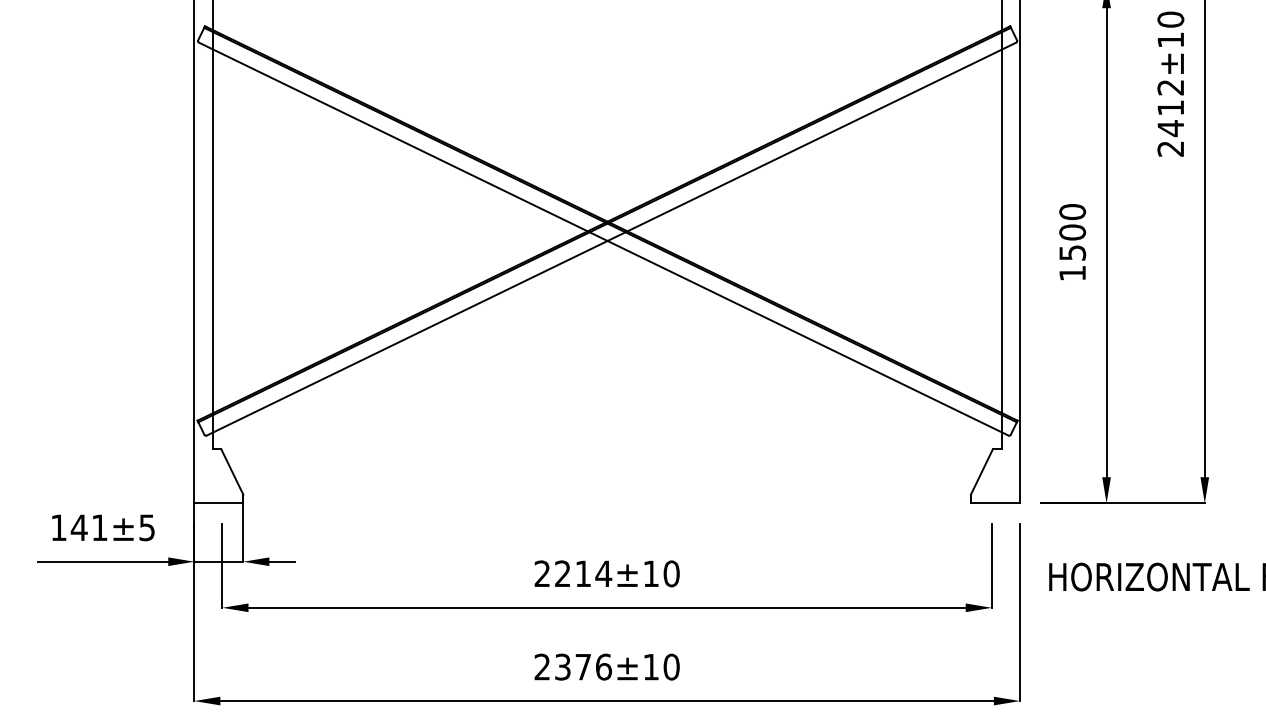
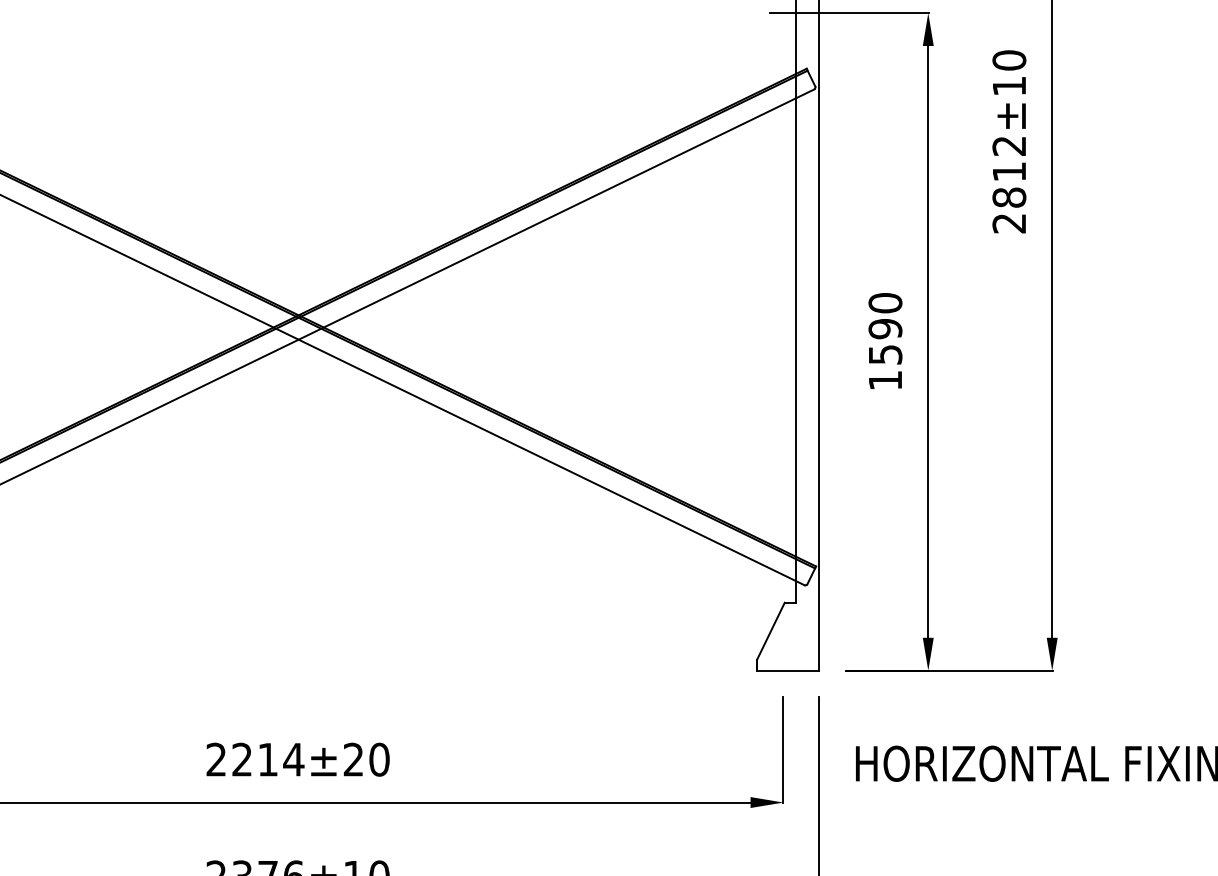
text: (1170, 128) -> (1008, 197), 2412±10 -> 2812±10
text: (1072, 232) -> (885, 328), 1500 -> 1590
text: (650, 573) -> (352, 759), 2214±10 -> 2214±20

